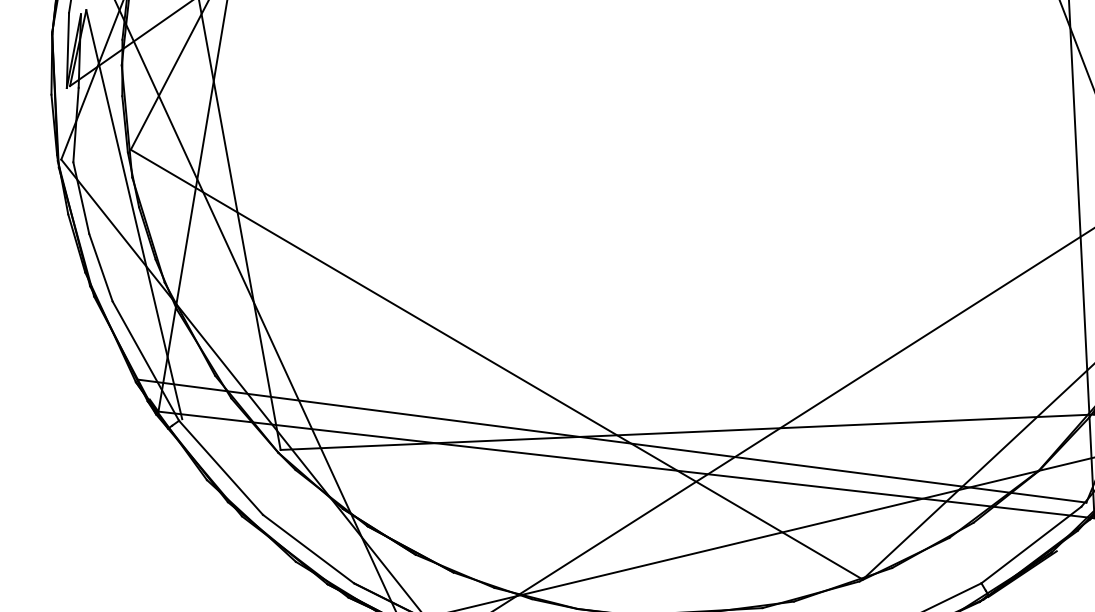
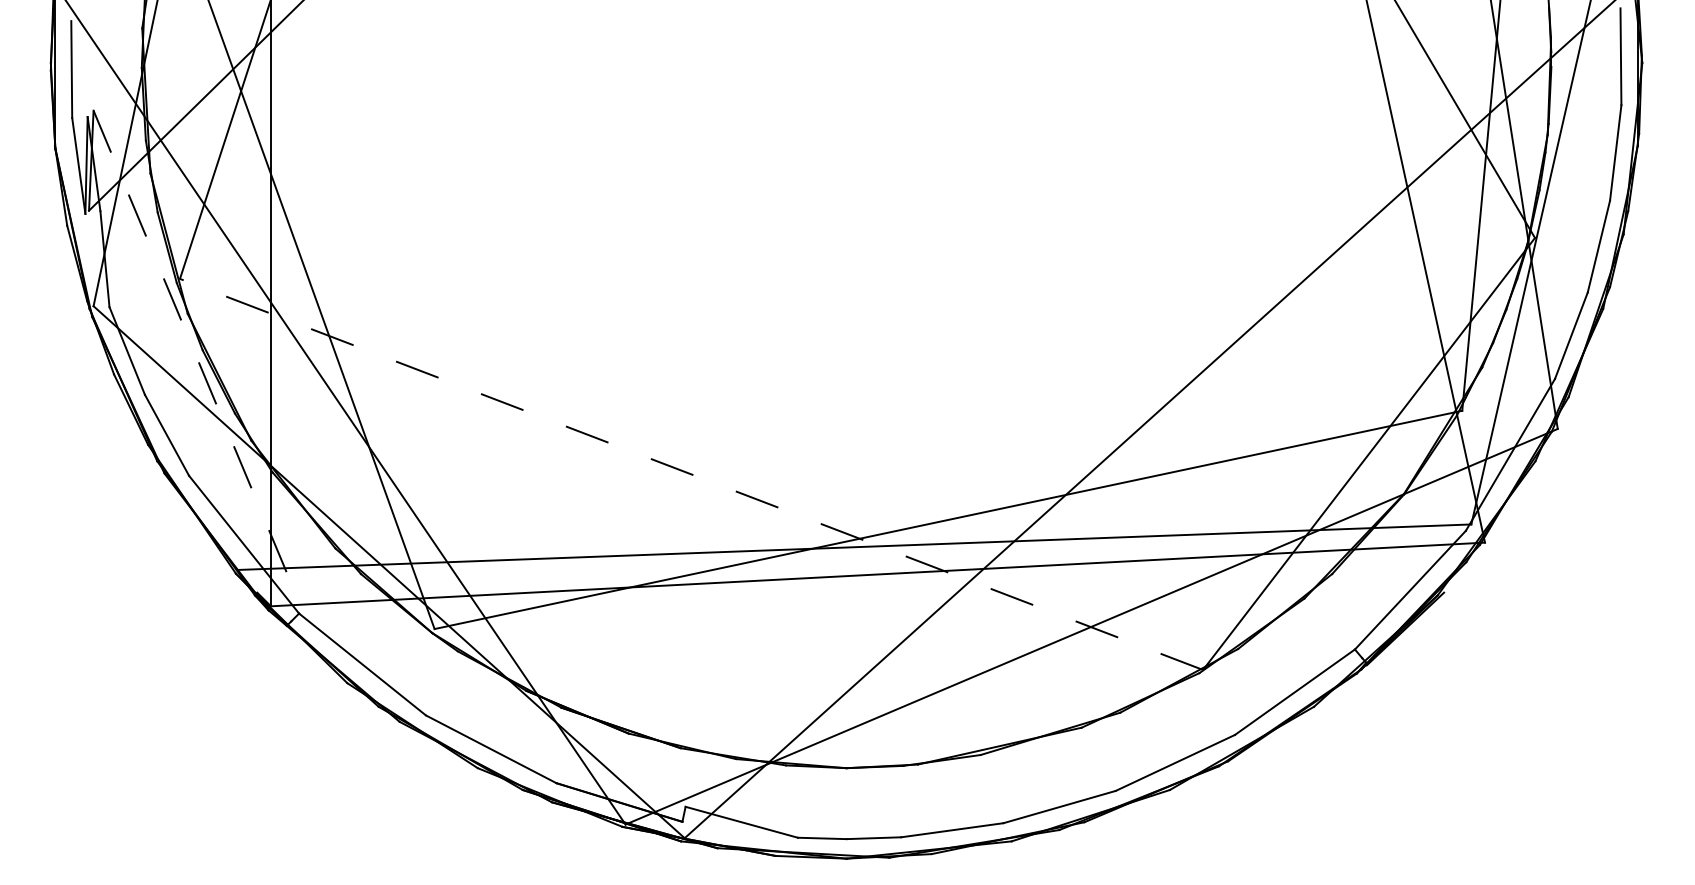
line: (134, 215) -> (198, 361), solid -> dashed
line: (496, 364) -> (691, 474), solid -> dashed

